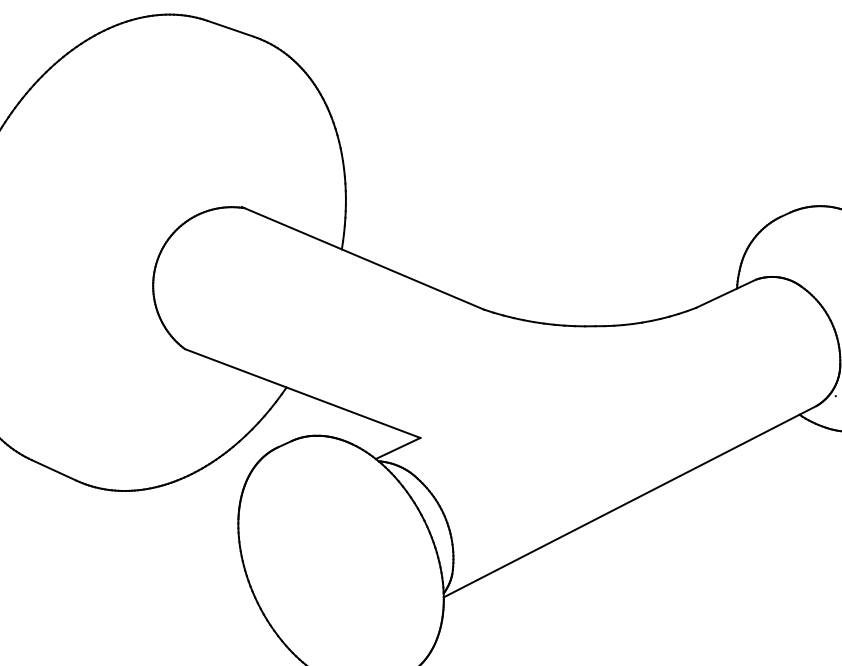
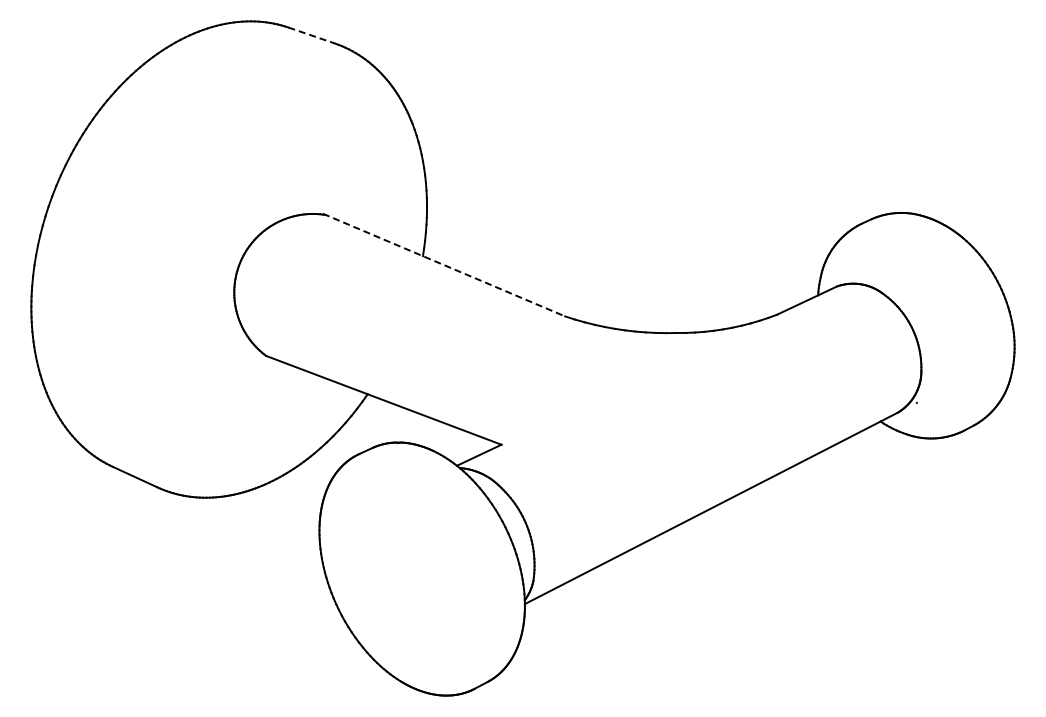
line: (230, 28) -> (311, 35), solid -> dashed
line: (363, 258) -> (444, 265), solid -> dashed

